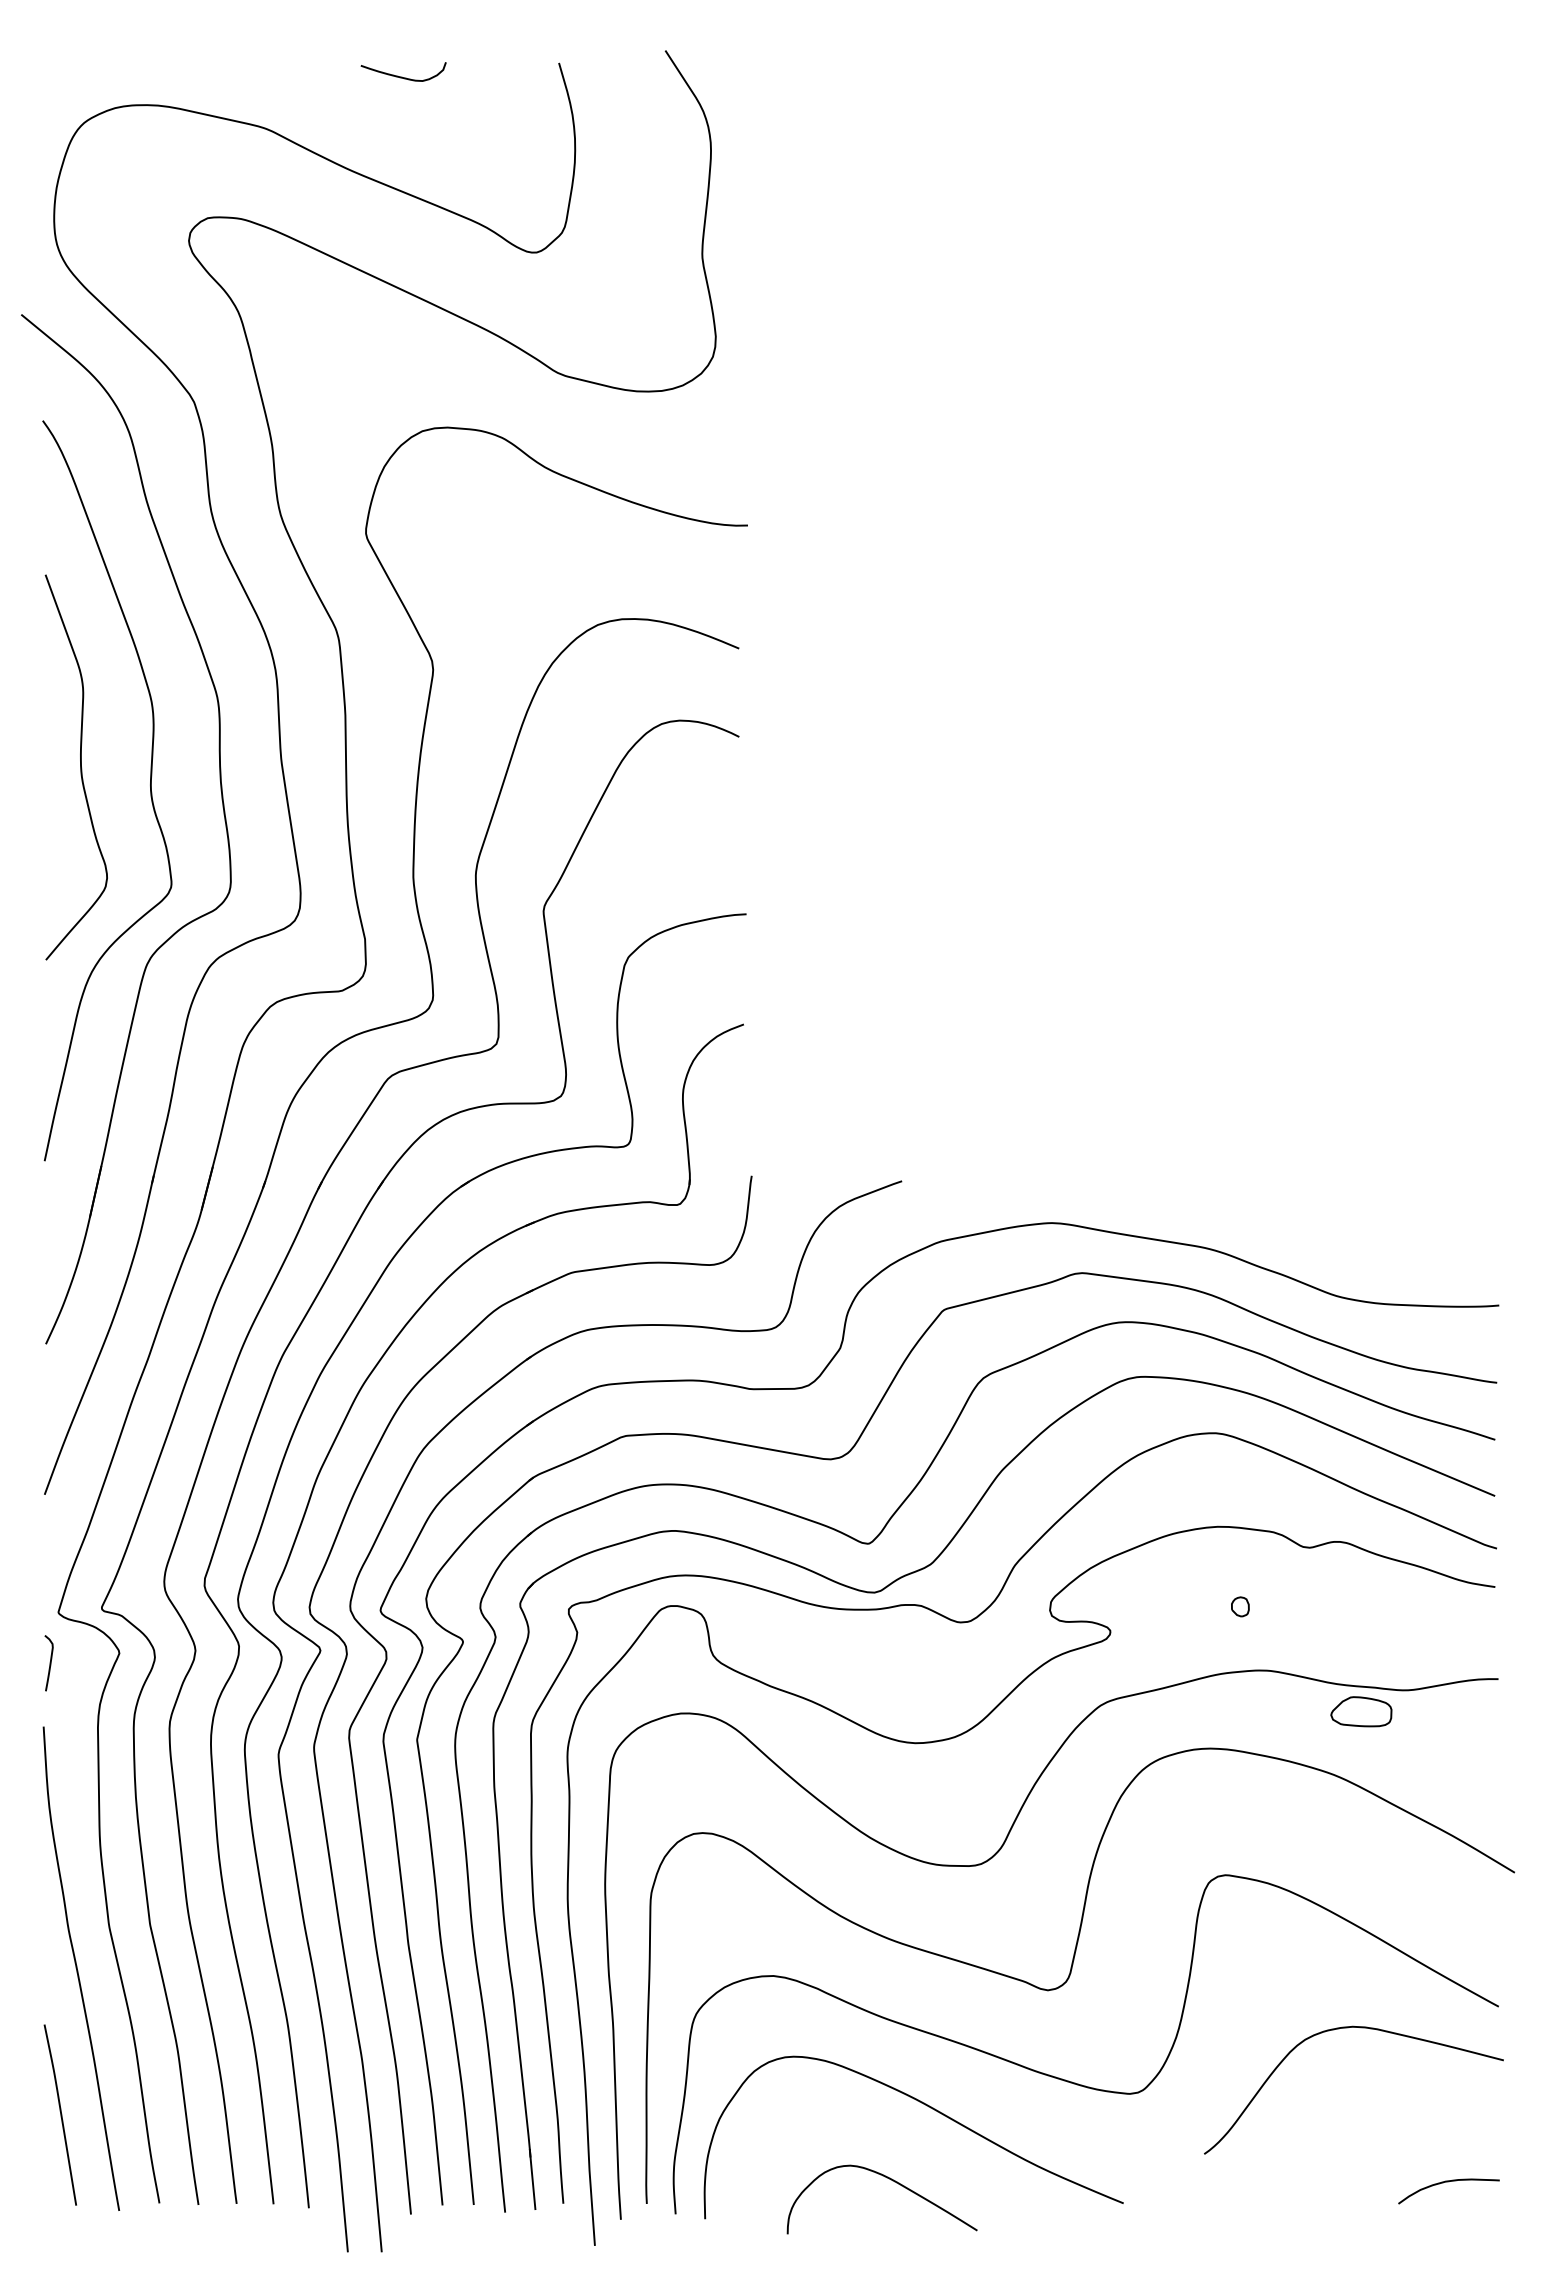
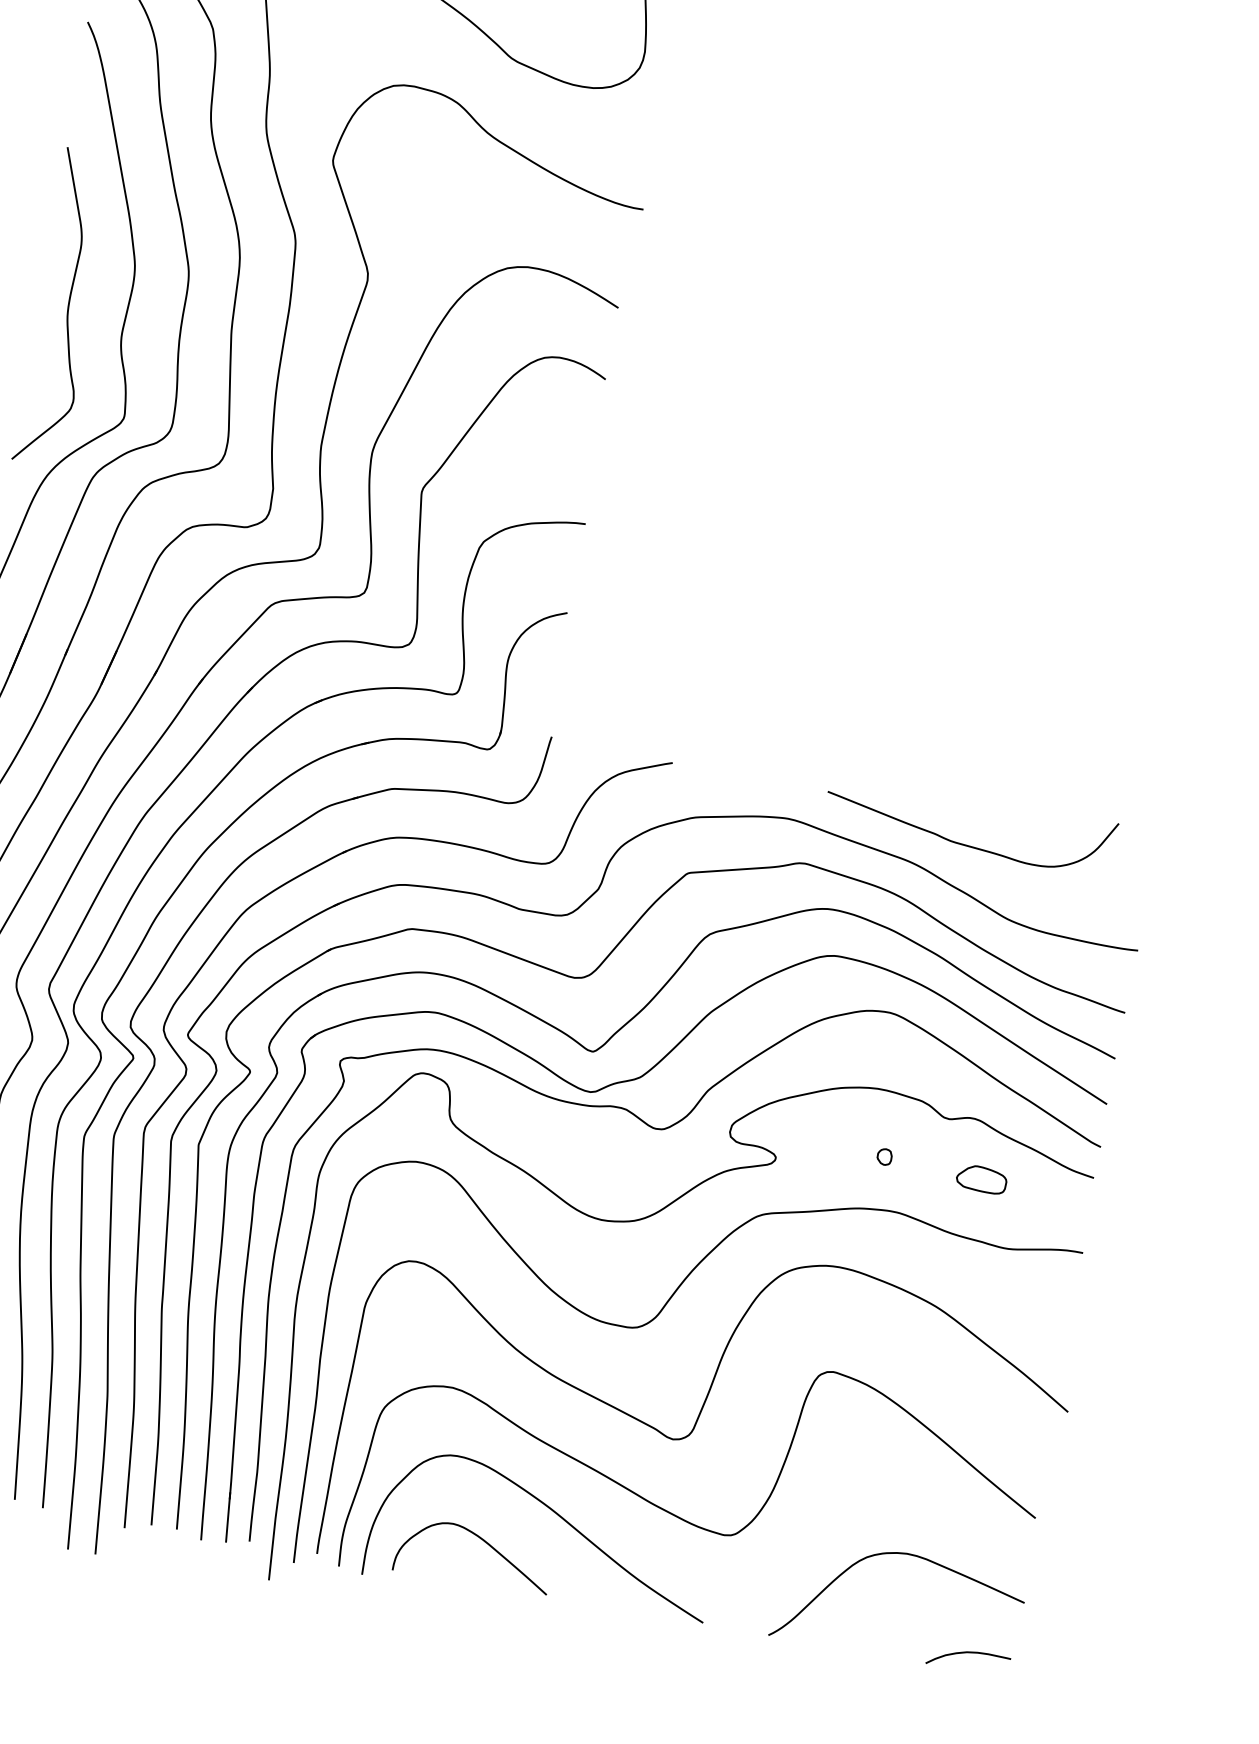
curve: (1270, 1215) -> (966, 844), added
part: (1361, 1711) -> (981, 1179), moved
curve: (1348, 2028) -> (903, 1554), moved
curve: (892, 2181) -> (485, 1542), moved

